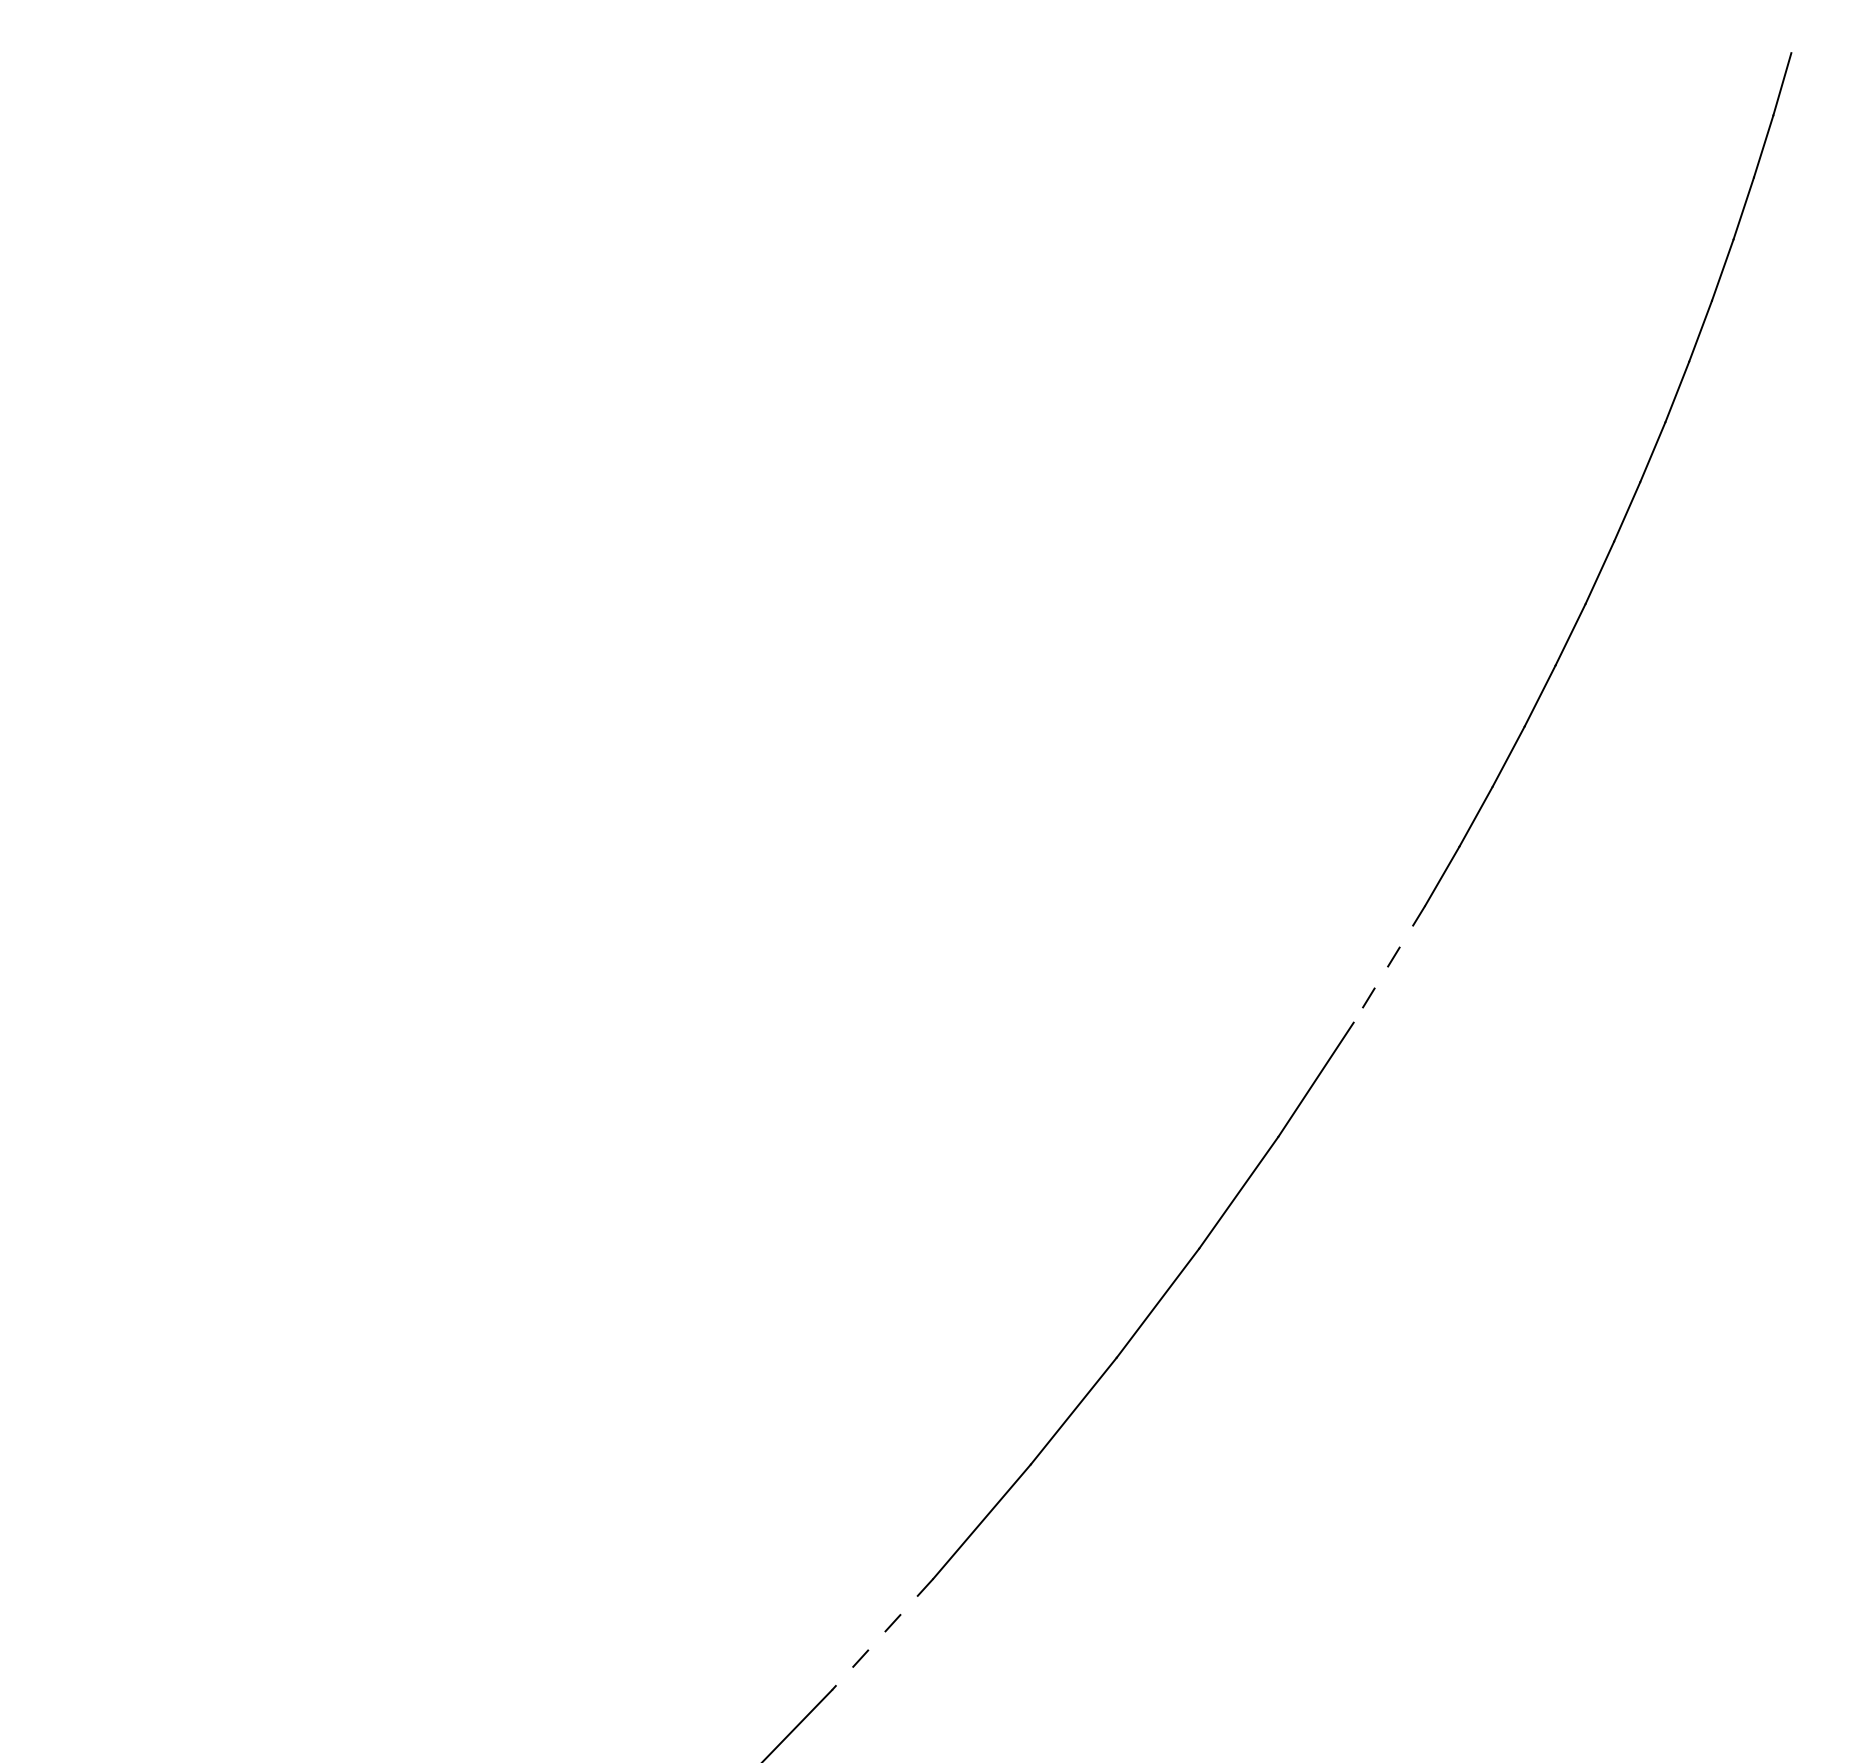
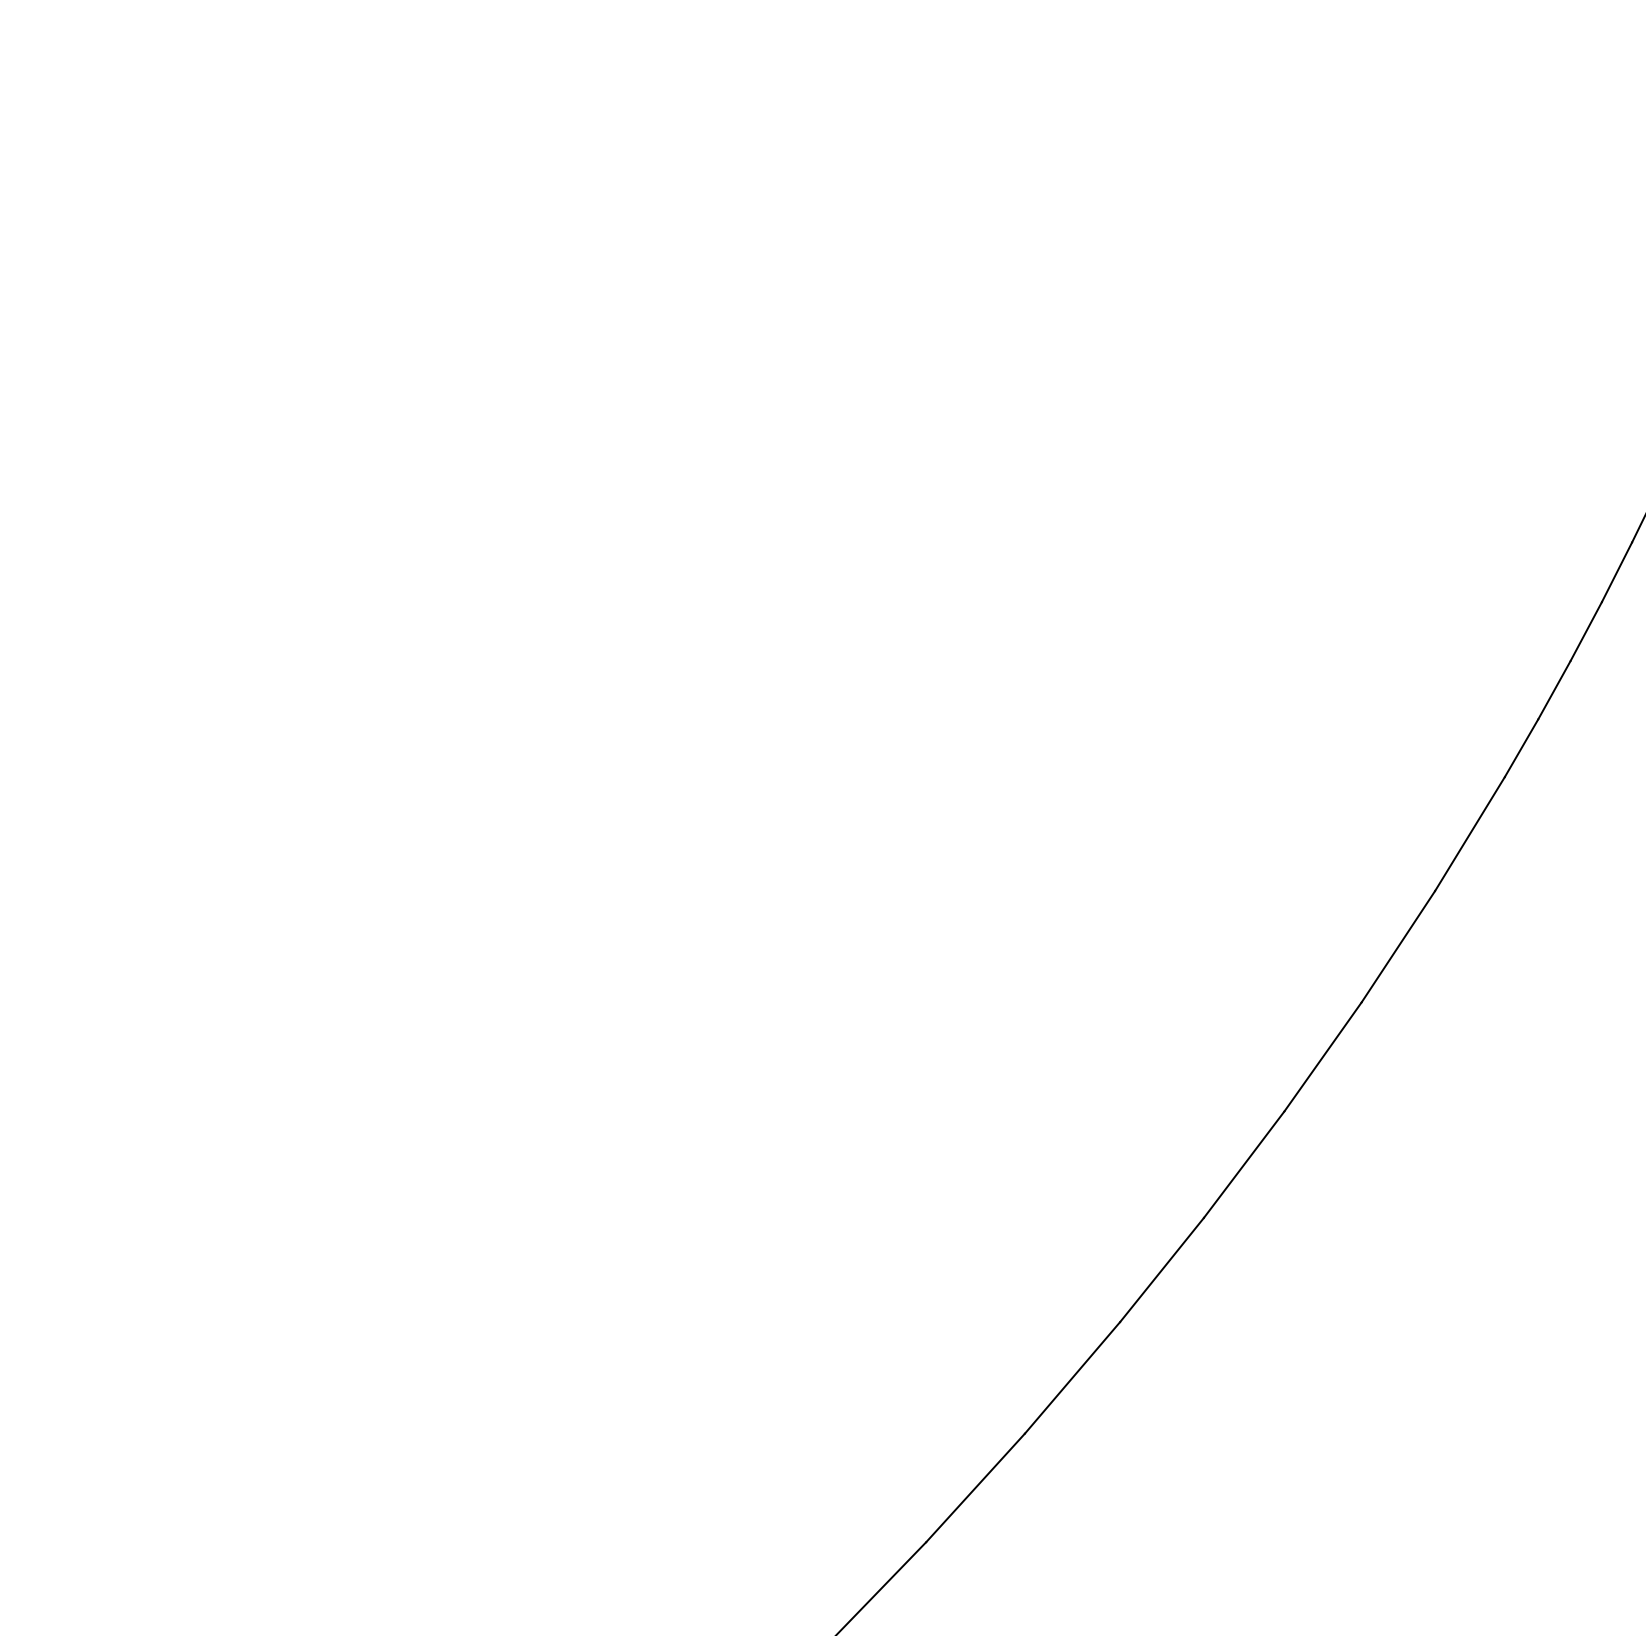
line: (1389, 964) -> (1470, 834), dashed -> solid
line: (882, 1634) -> (975, 1487), dashed -> solid

